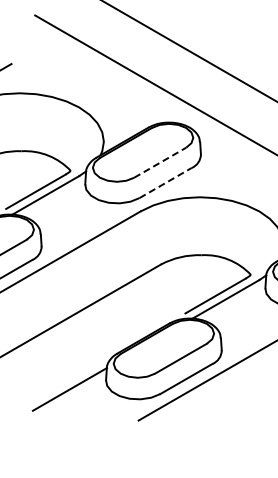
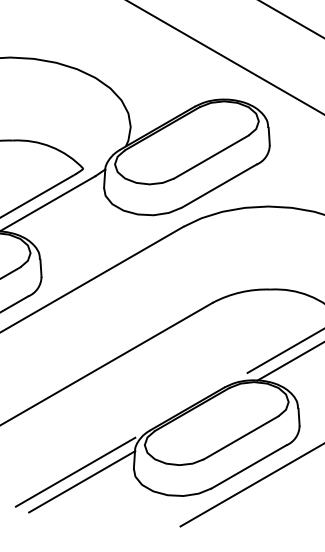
line: (160, 162) -> (211, 156), dashed -> solid
line: (166, 182) -> (220, 185), dashed -> solid
line: (65, 382) -> (75, 471), added

